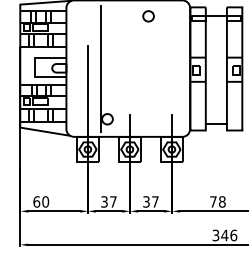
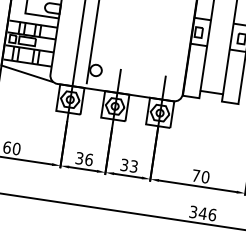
text: (113, 201) -> (89, 159), 37 -> 36
text: (155, 201) -> (134, 166), 37 -> 33
text: (221, 201) -> (204, 176), 78 -> 70

